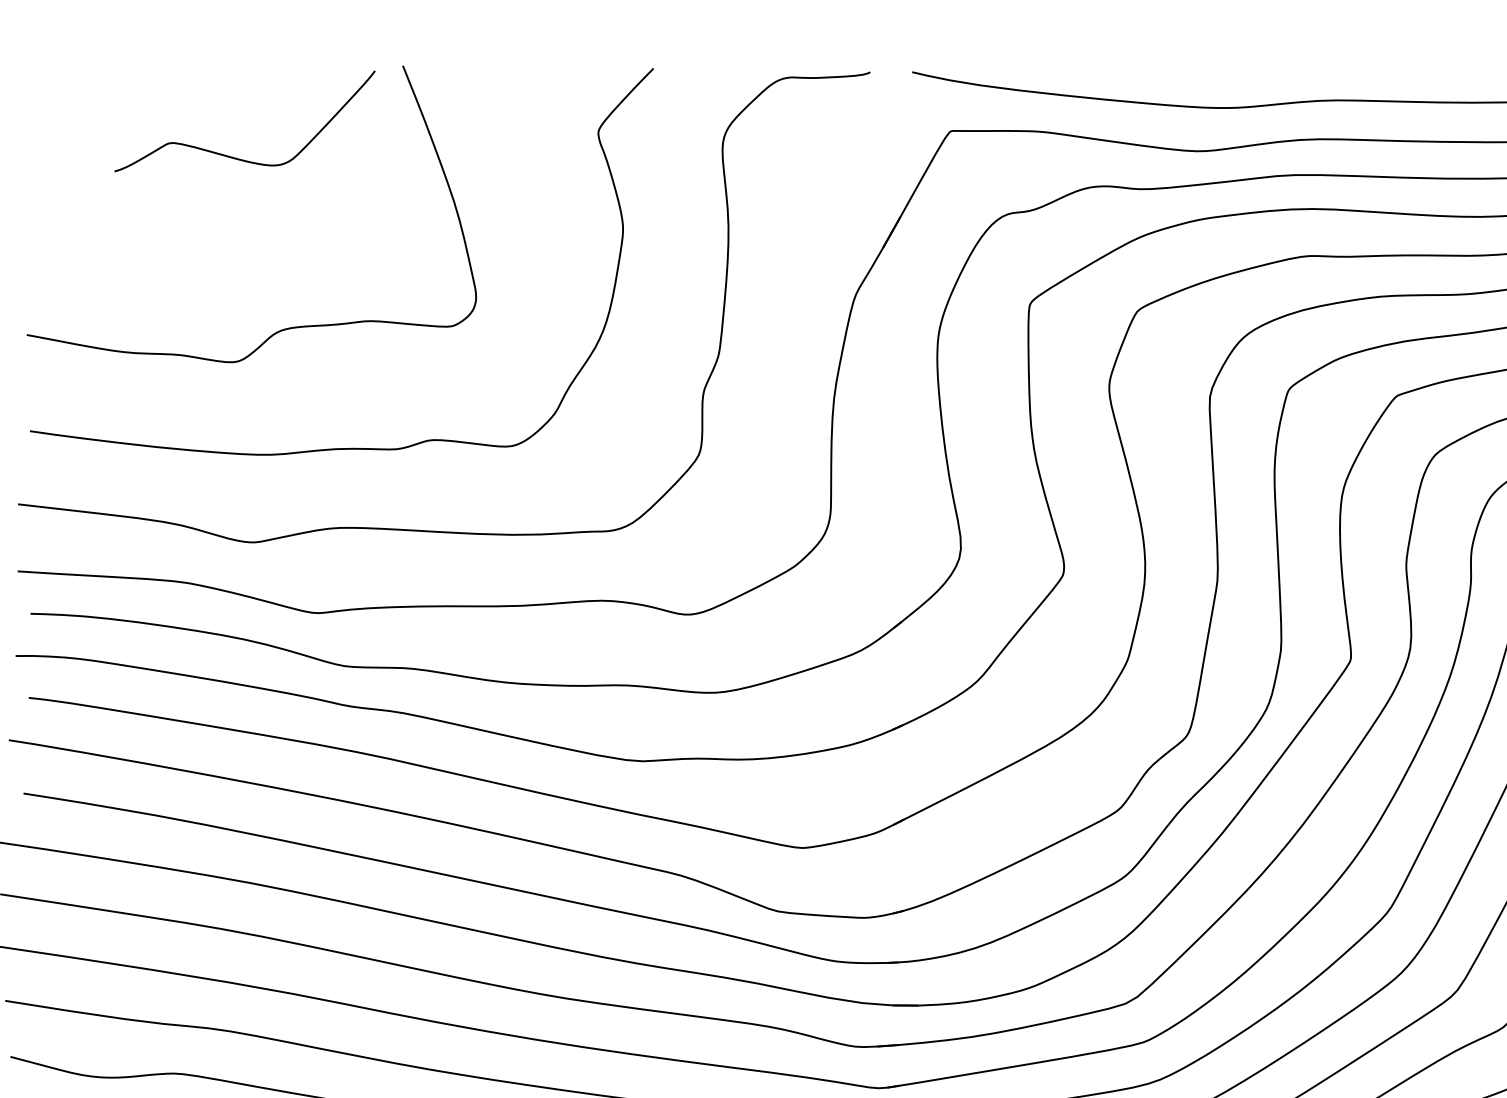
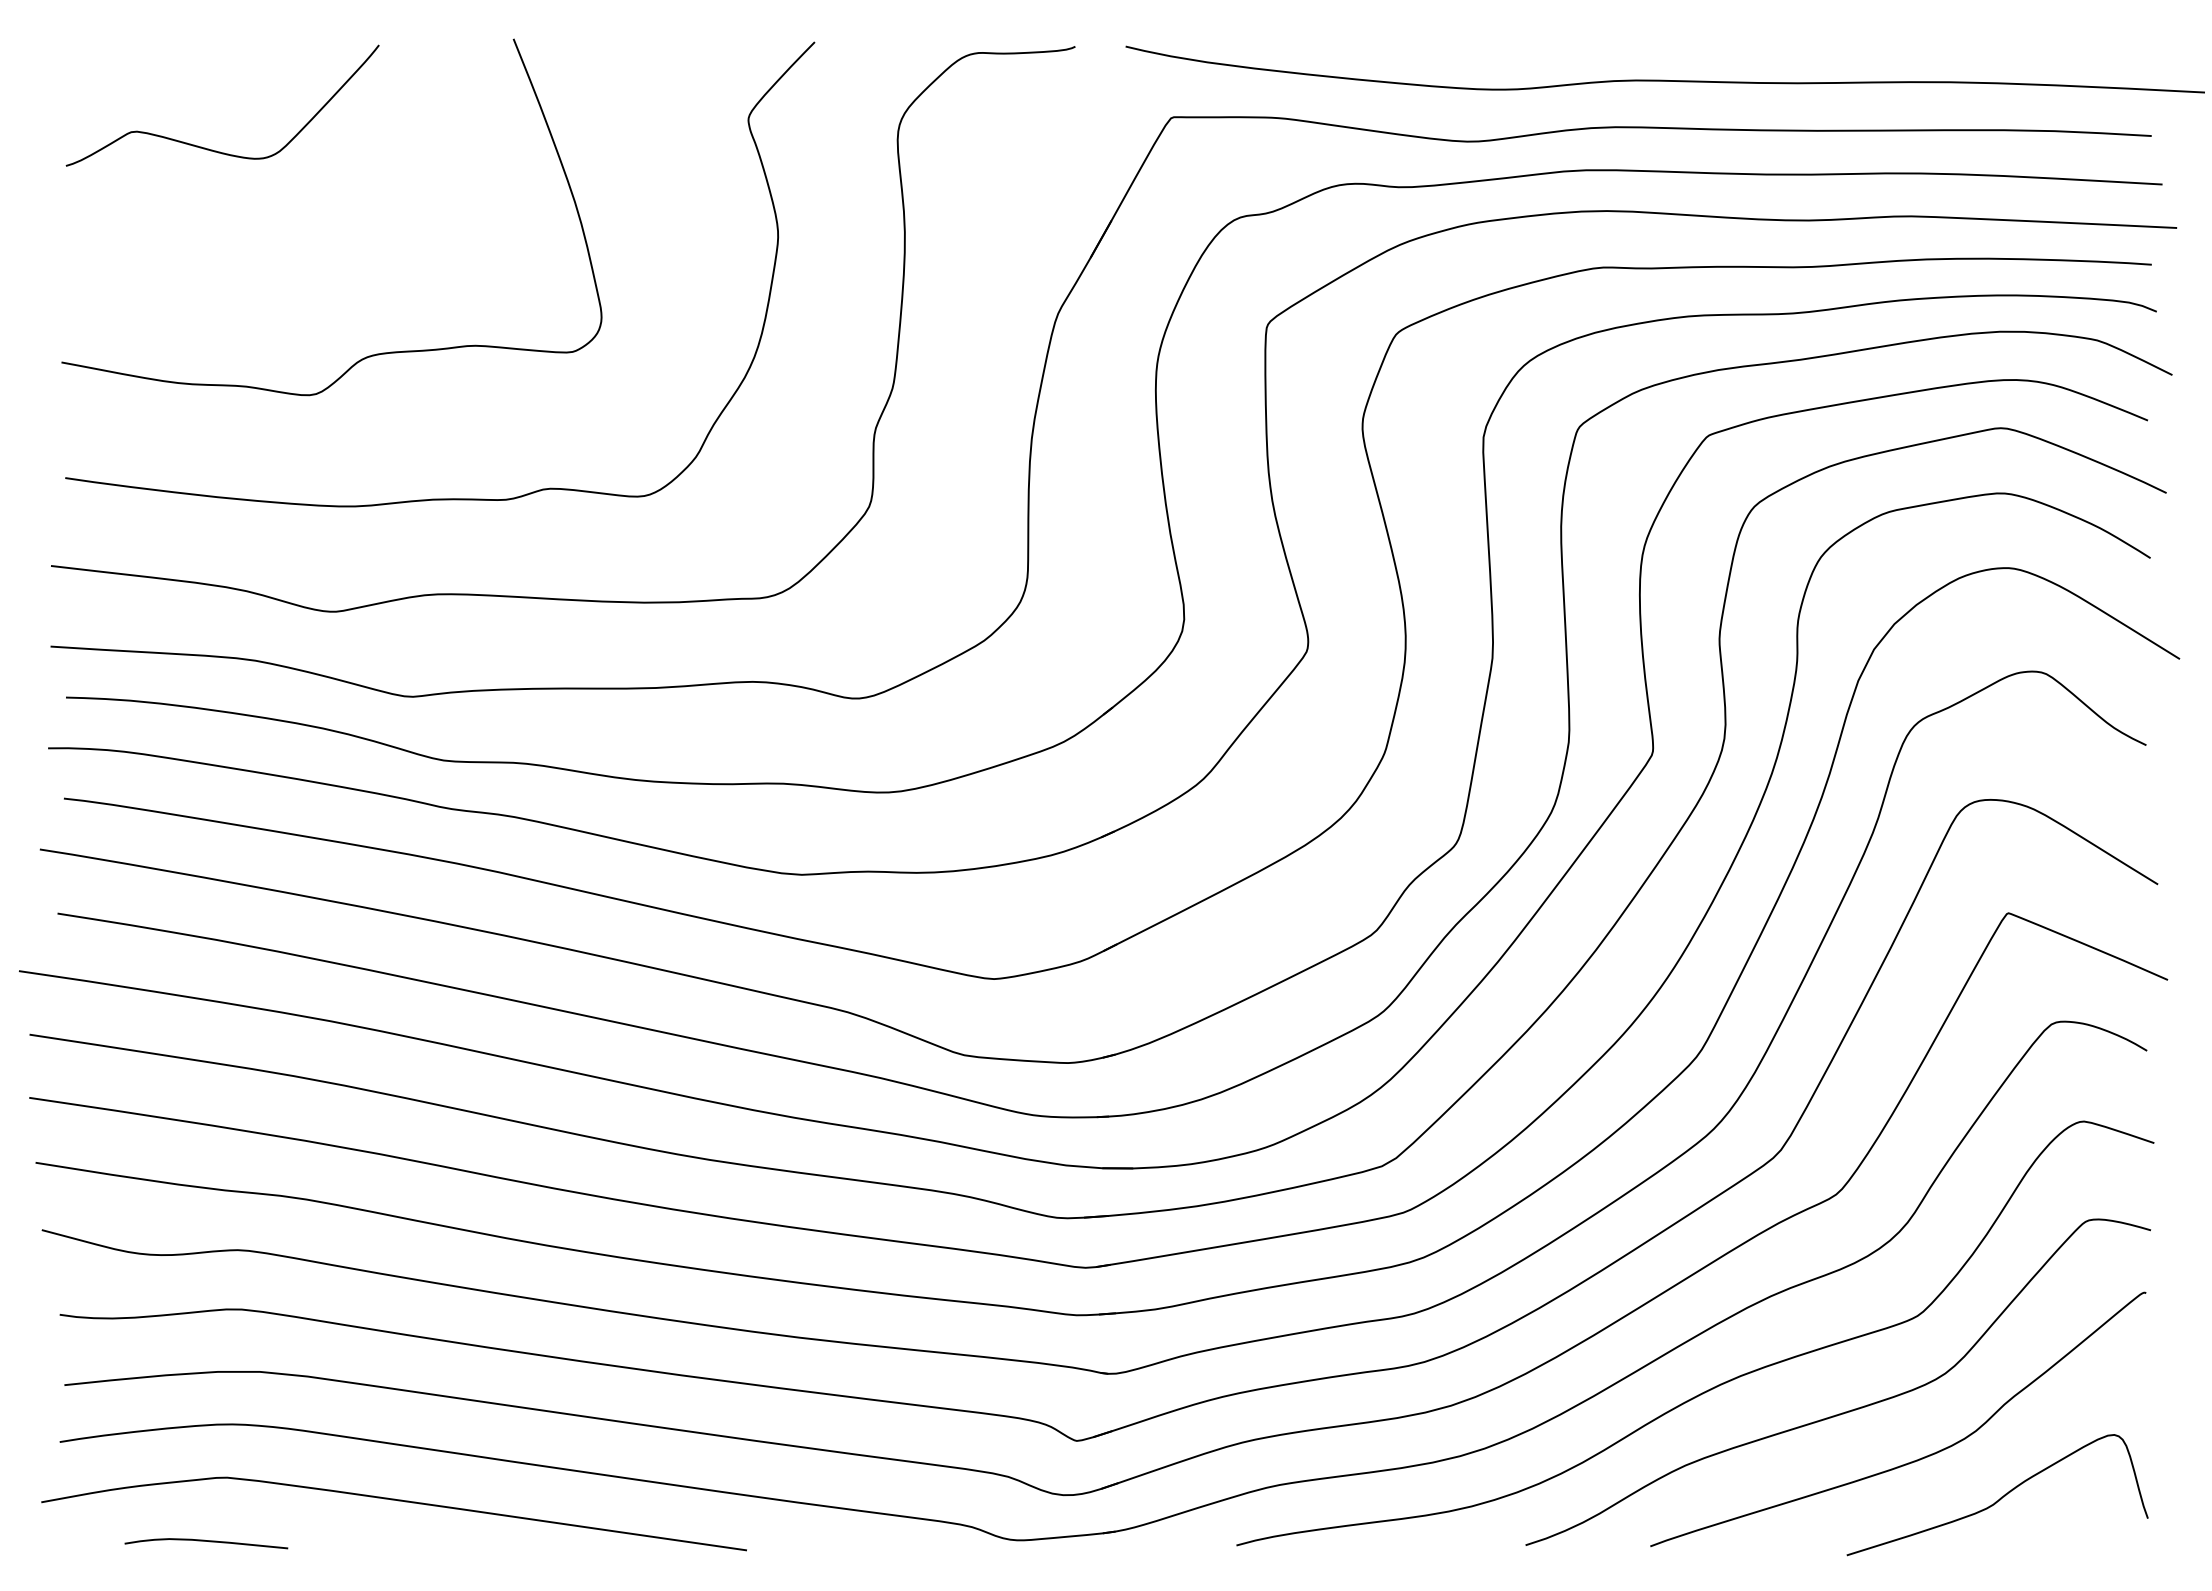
curve: (236, 157) -> (212, 149), moved

